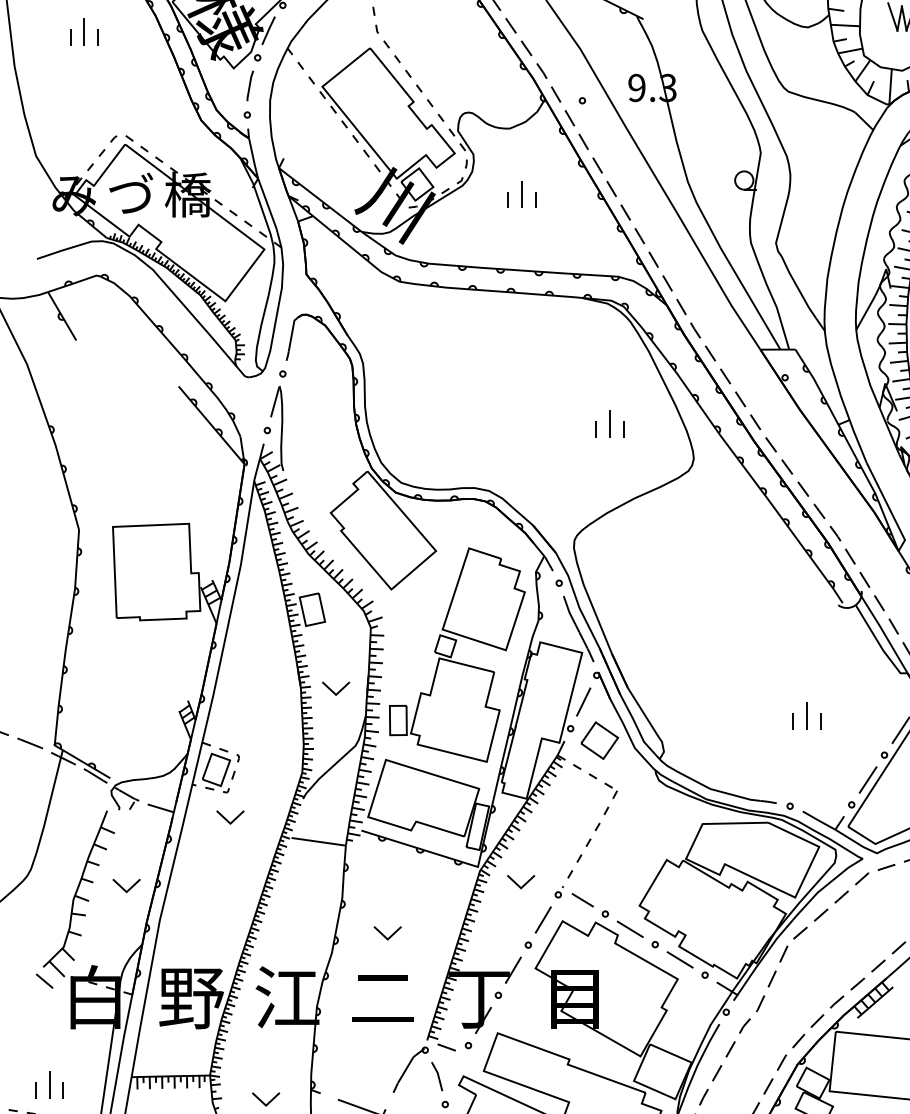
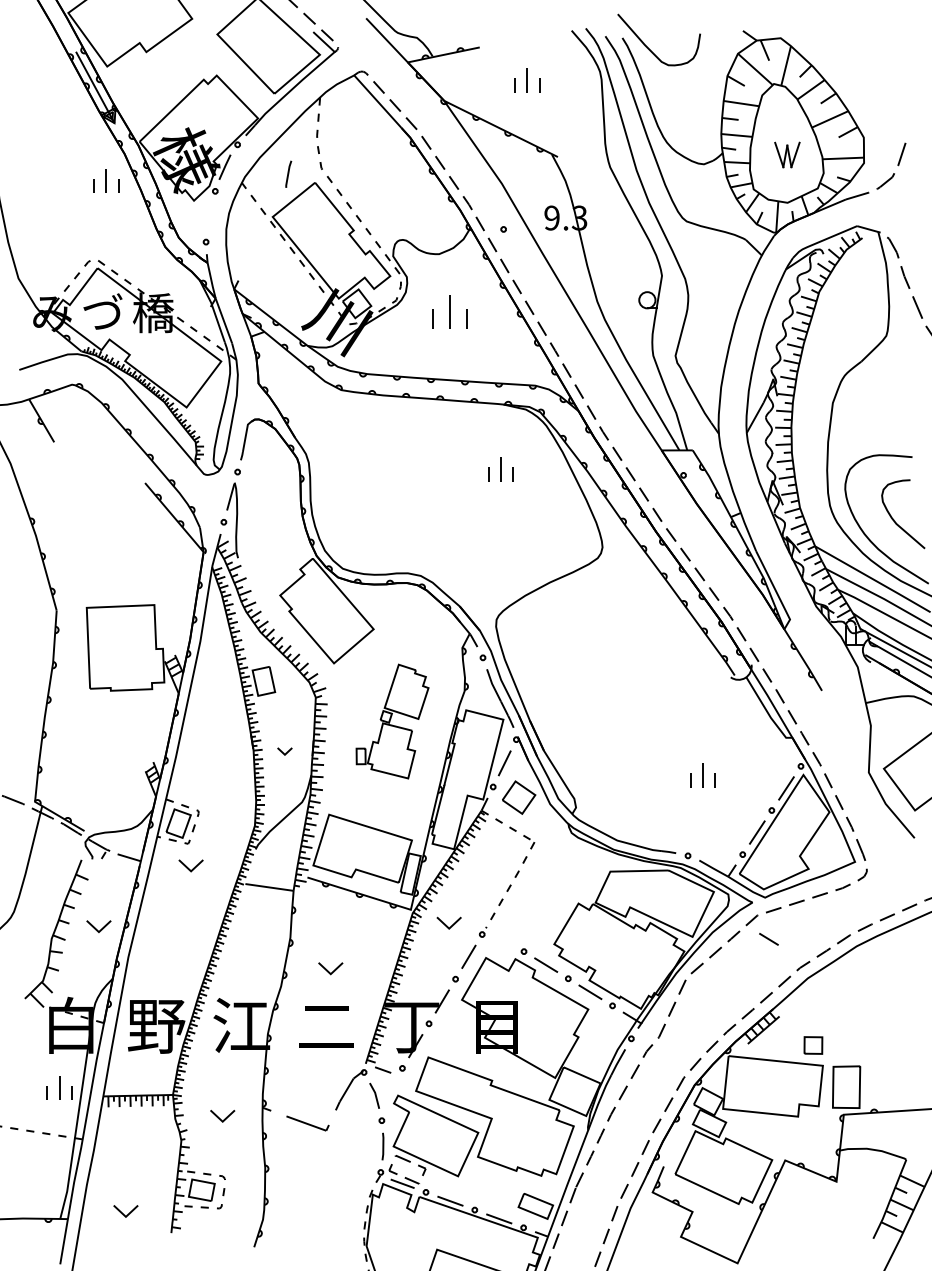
part: (84, 31) -> (106, 180), moved
line: (250, 85) -> (288, 173), moved
part: (521, 194) -> (449, 312), size x1.4
part: (609, 424) -> (500, 469), moved
part: (457, 654) -> (392, 721), size x0.6
part: (335, 688) -> (284, 751), size x0.6
line: (582, 900) -> (768, 939), moved
line: (43, 980) -> (25, 1010), removed
part: (49, 1084) -> (59, 1087), moved

